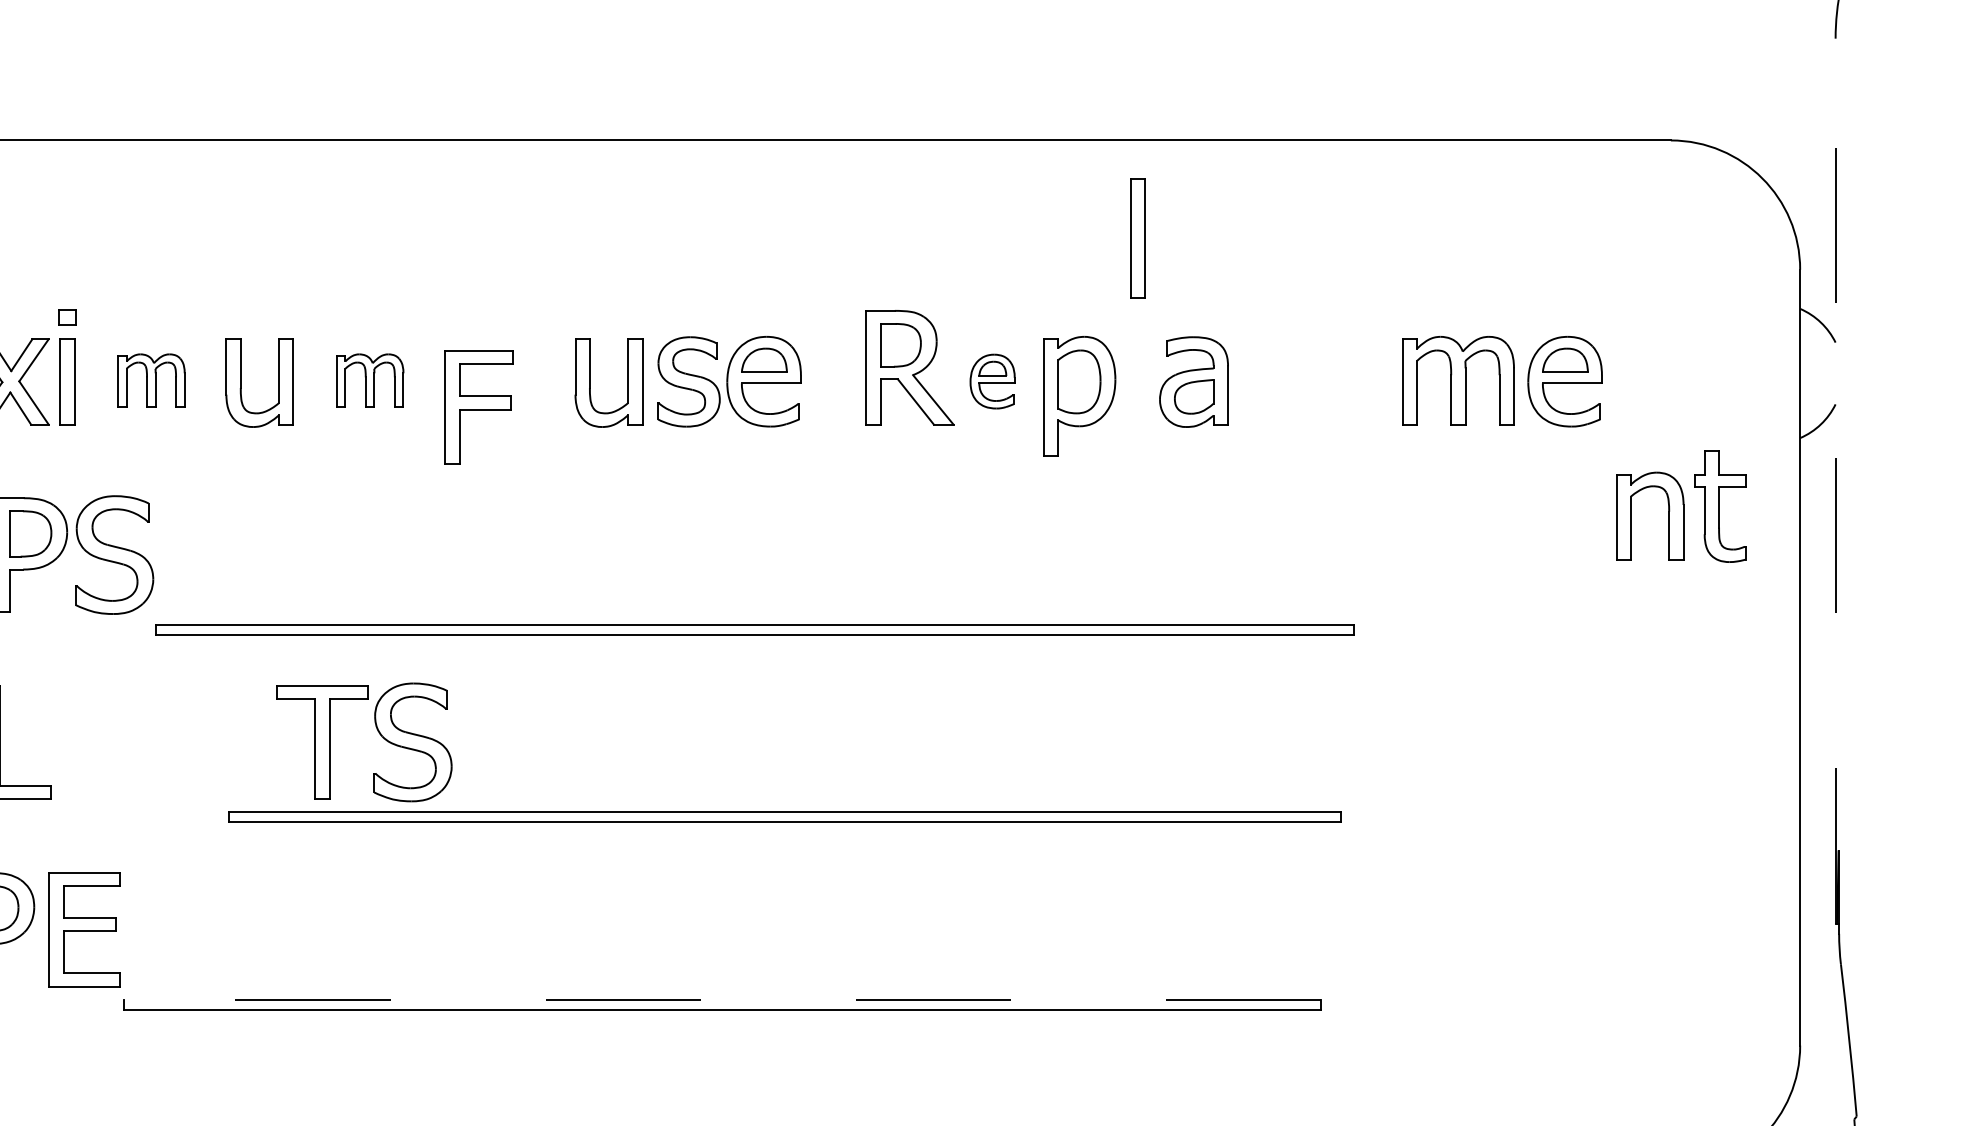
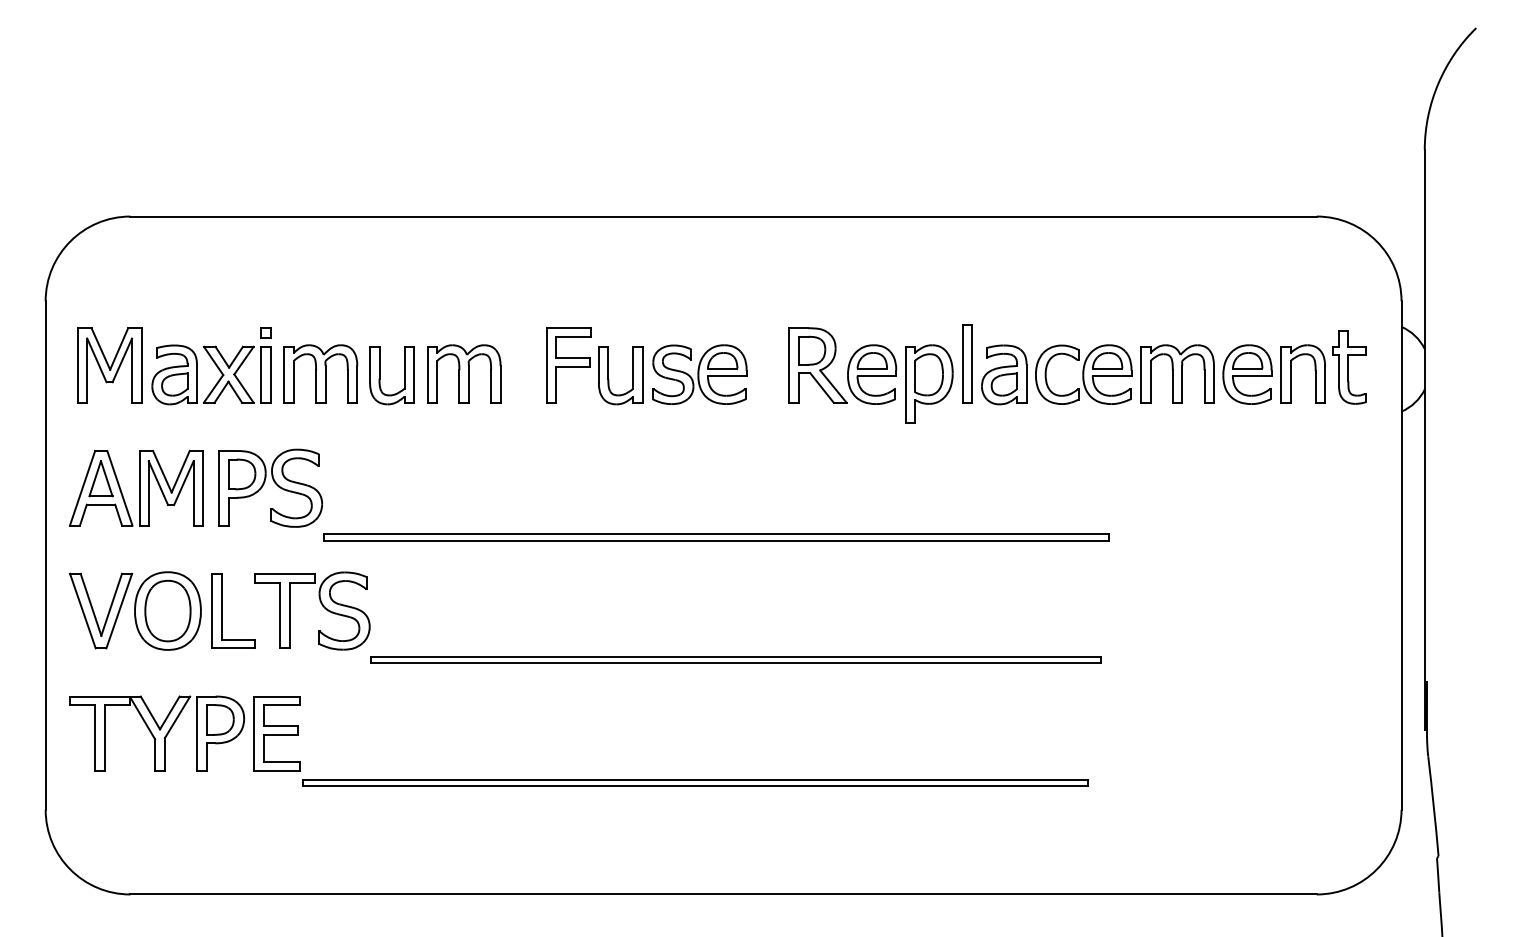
part: (1137, 238) -> (967, 363), moved
part: (150, 379) -> (320, 373), size x1.67
part: (370, 379) -> (464, 373), size x1.67
part: (992, 381) -> (872, 374), size x1.67
part: (1314, 381) -> (1083, 374), added
part: (478, 407) -> (568, 365), moved
line: (1835, 480) -> (1424, 439), dashed -> solid
part: (1681, 506) -> (1323, 367), moved
part: (378, 733) -> (321, 605), moved
line: (722, 999) -> (695, 779), dashed -> solid

